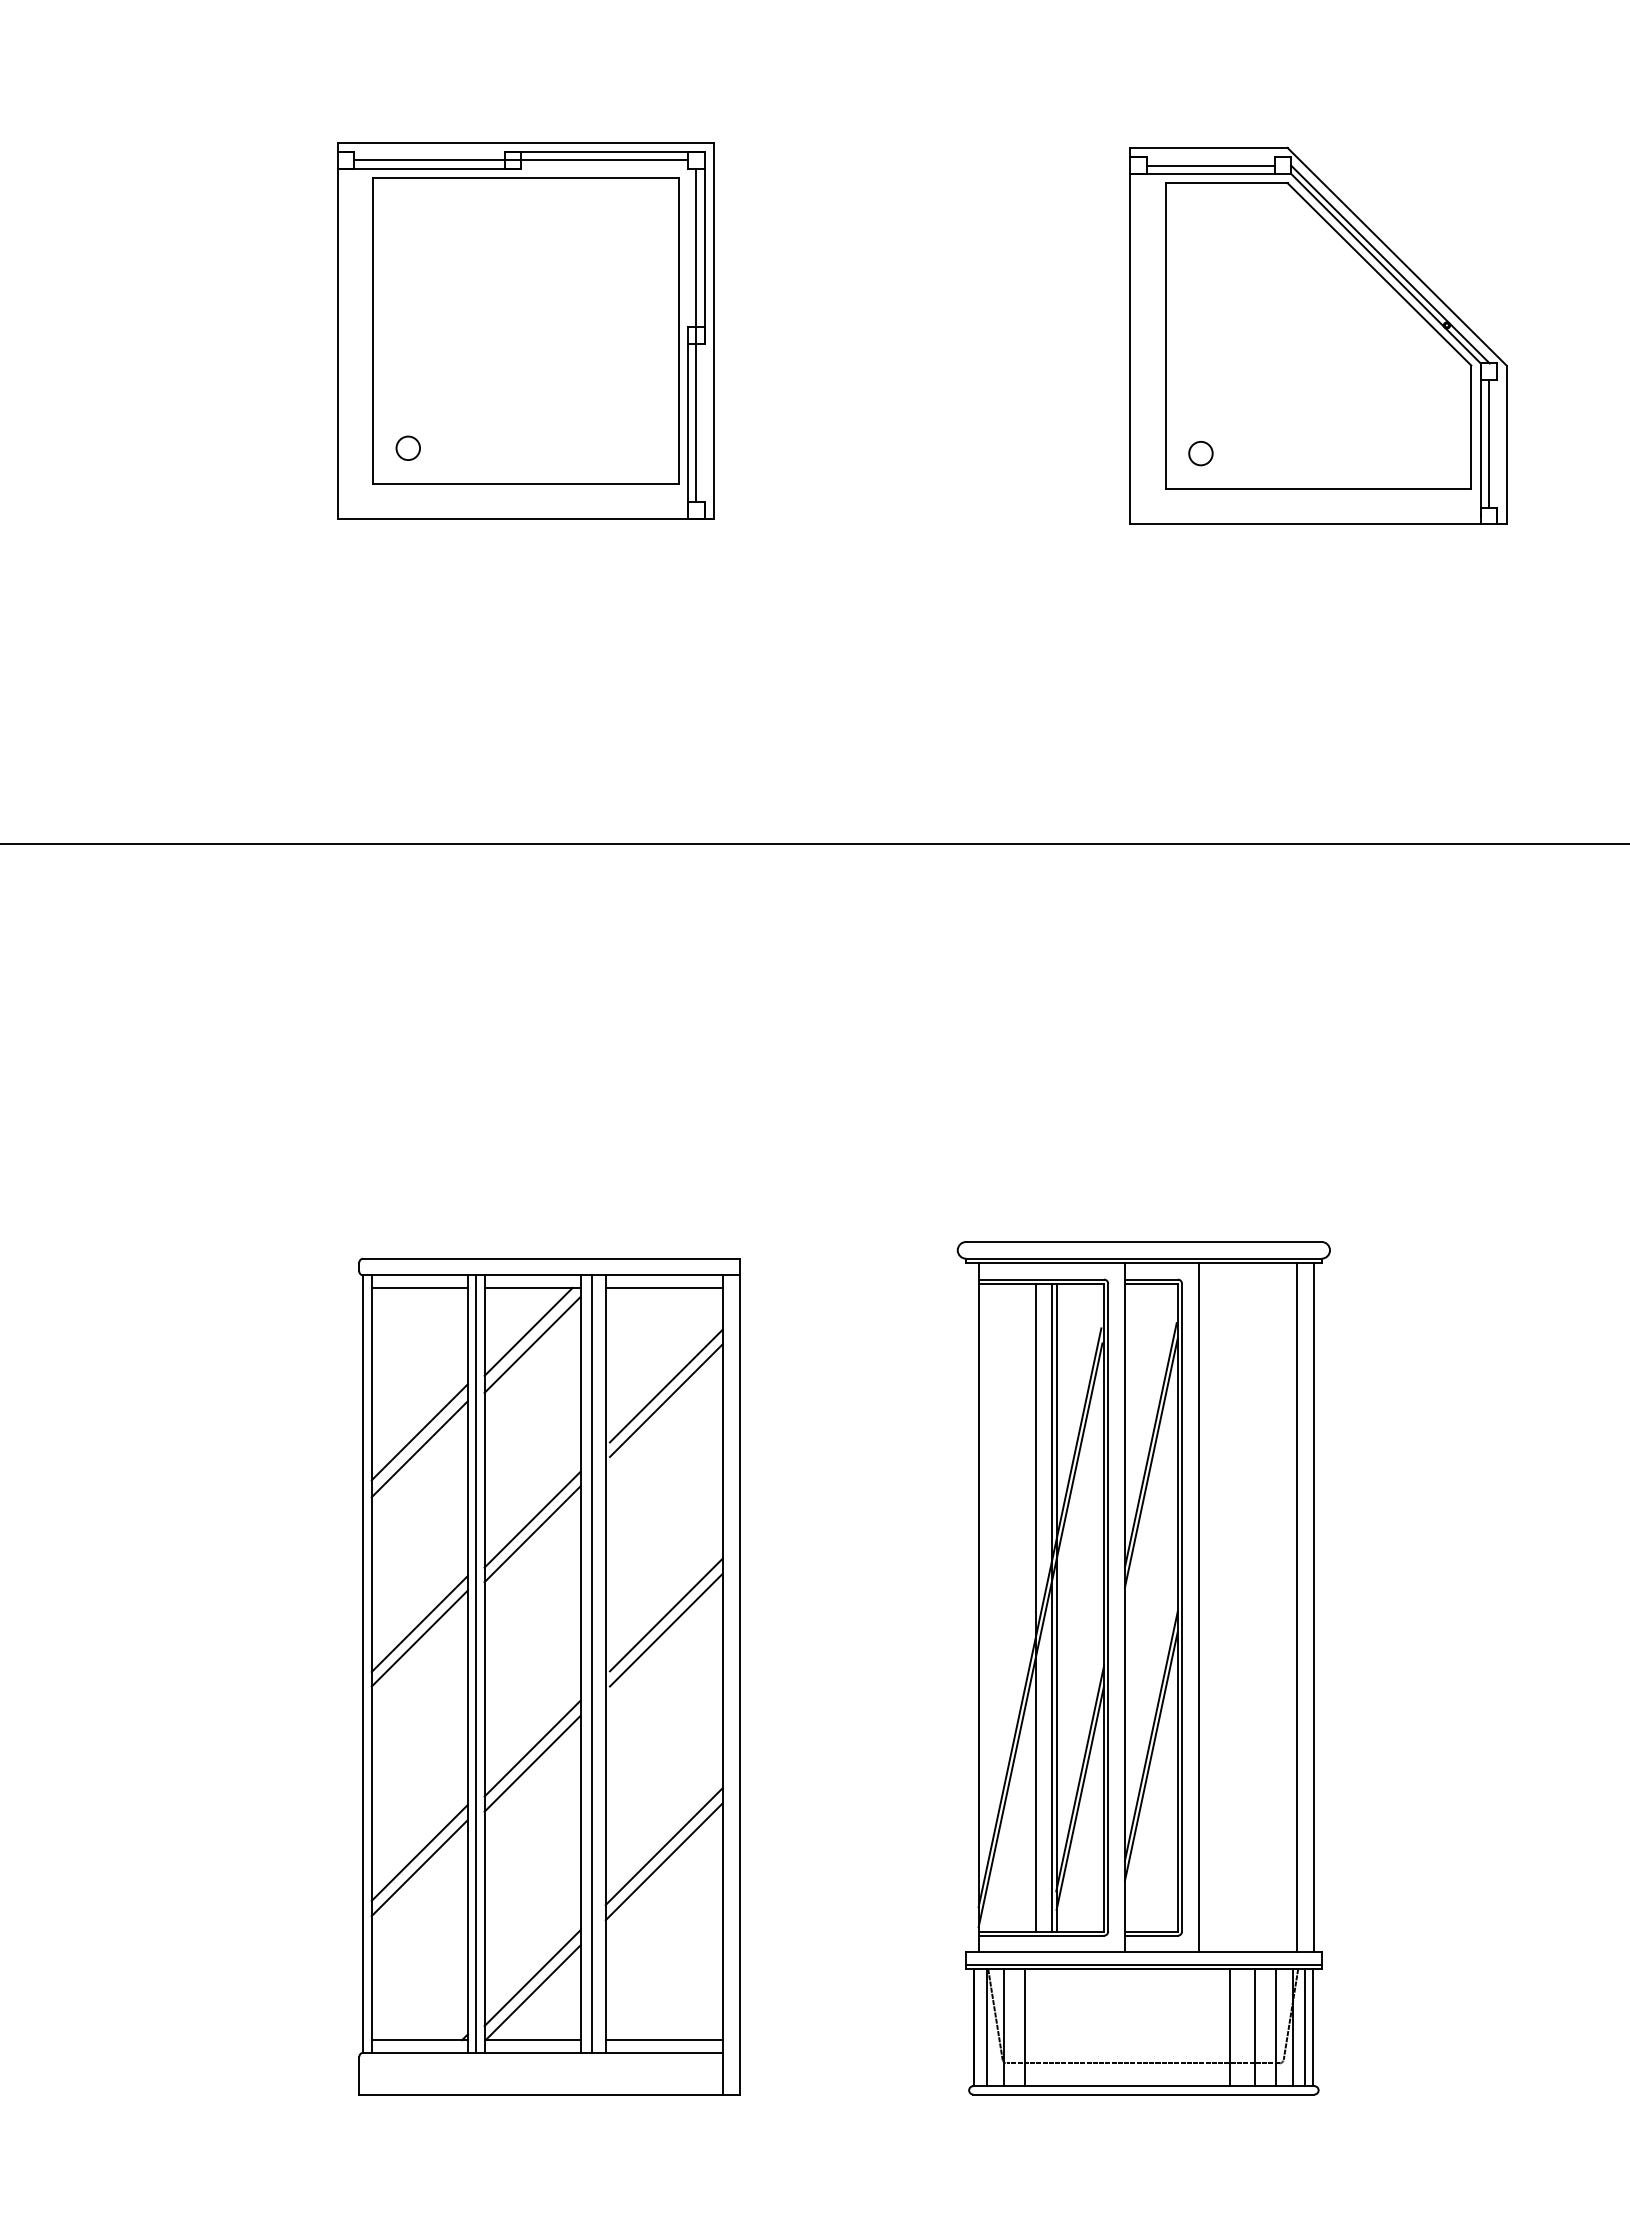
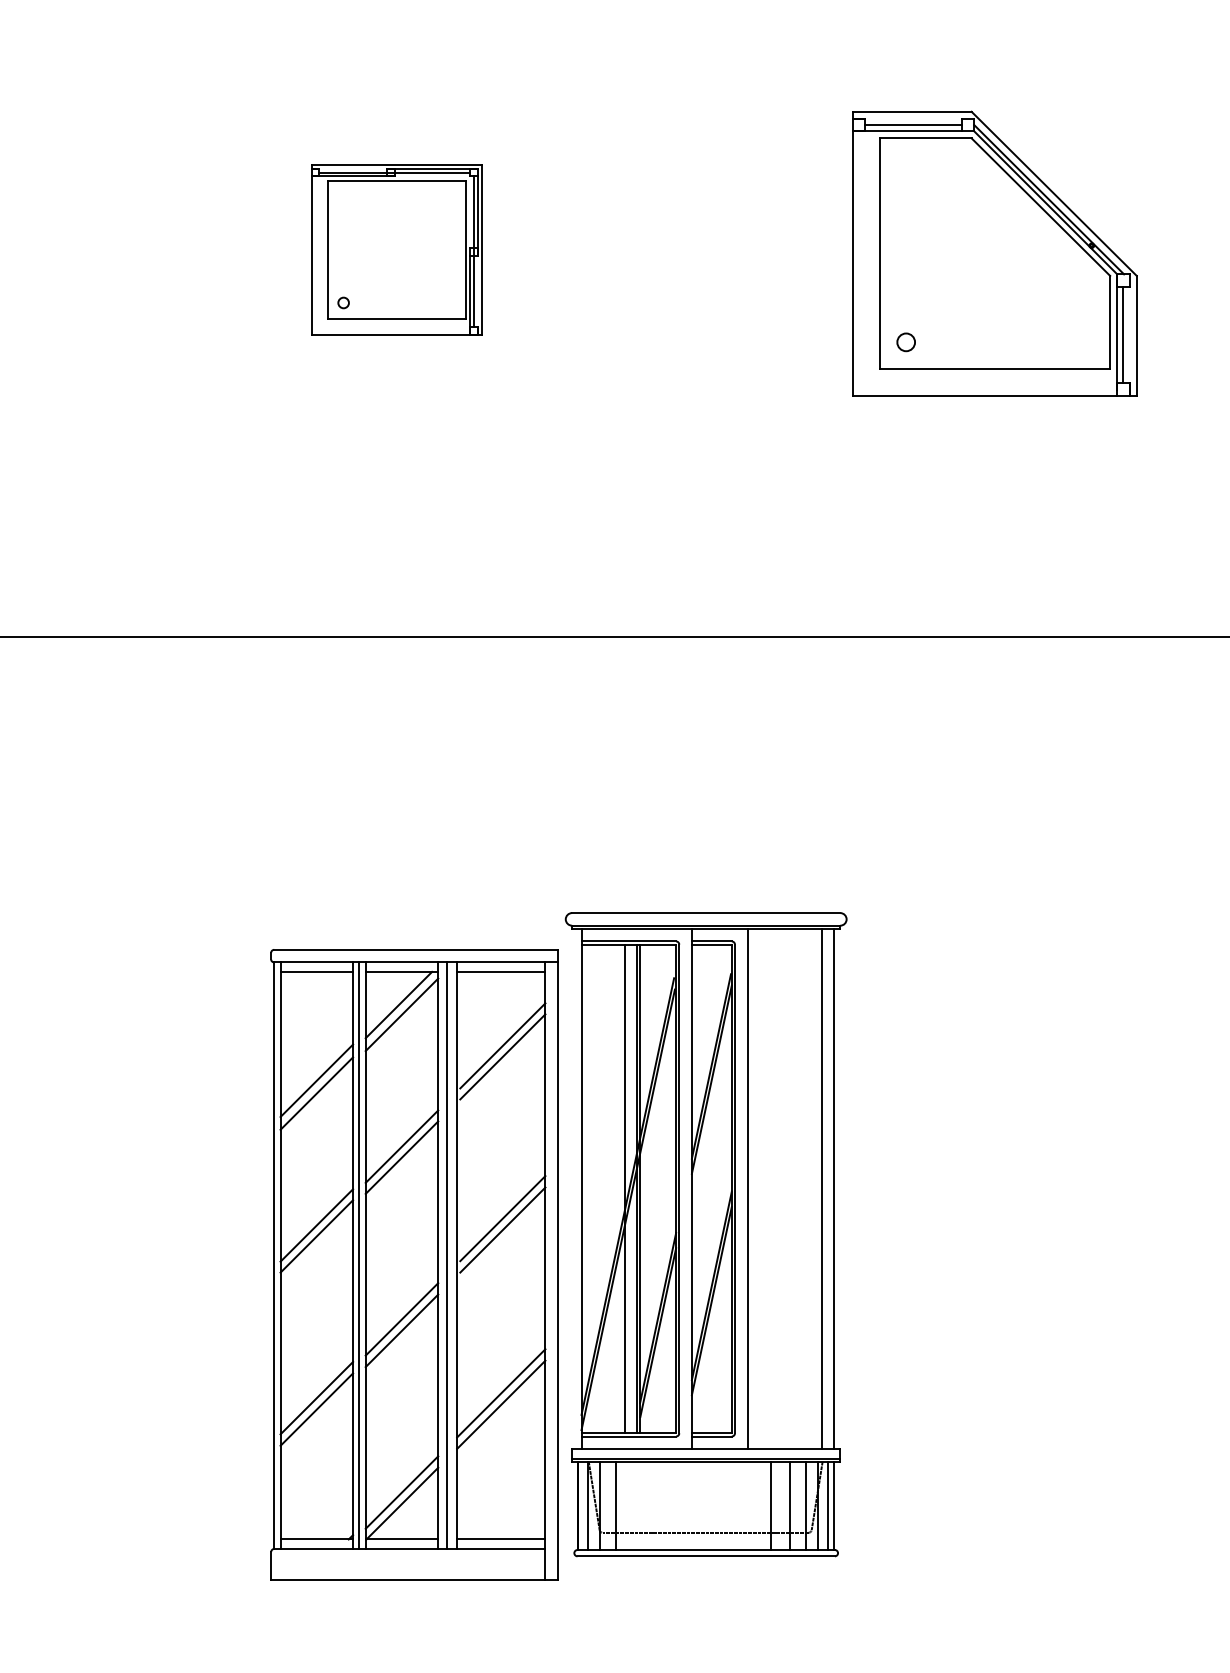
part: (525, 330) -> (396, 249), size x0.6
part: (1143, 1668) -> (705, 1234), moved

